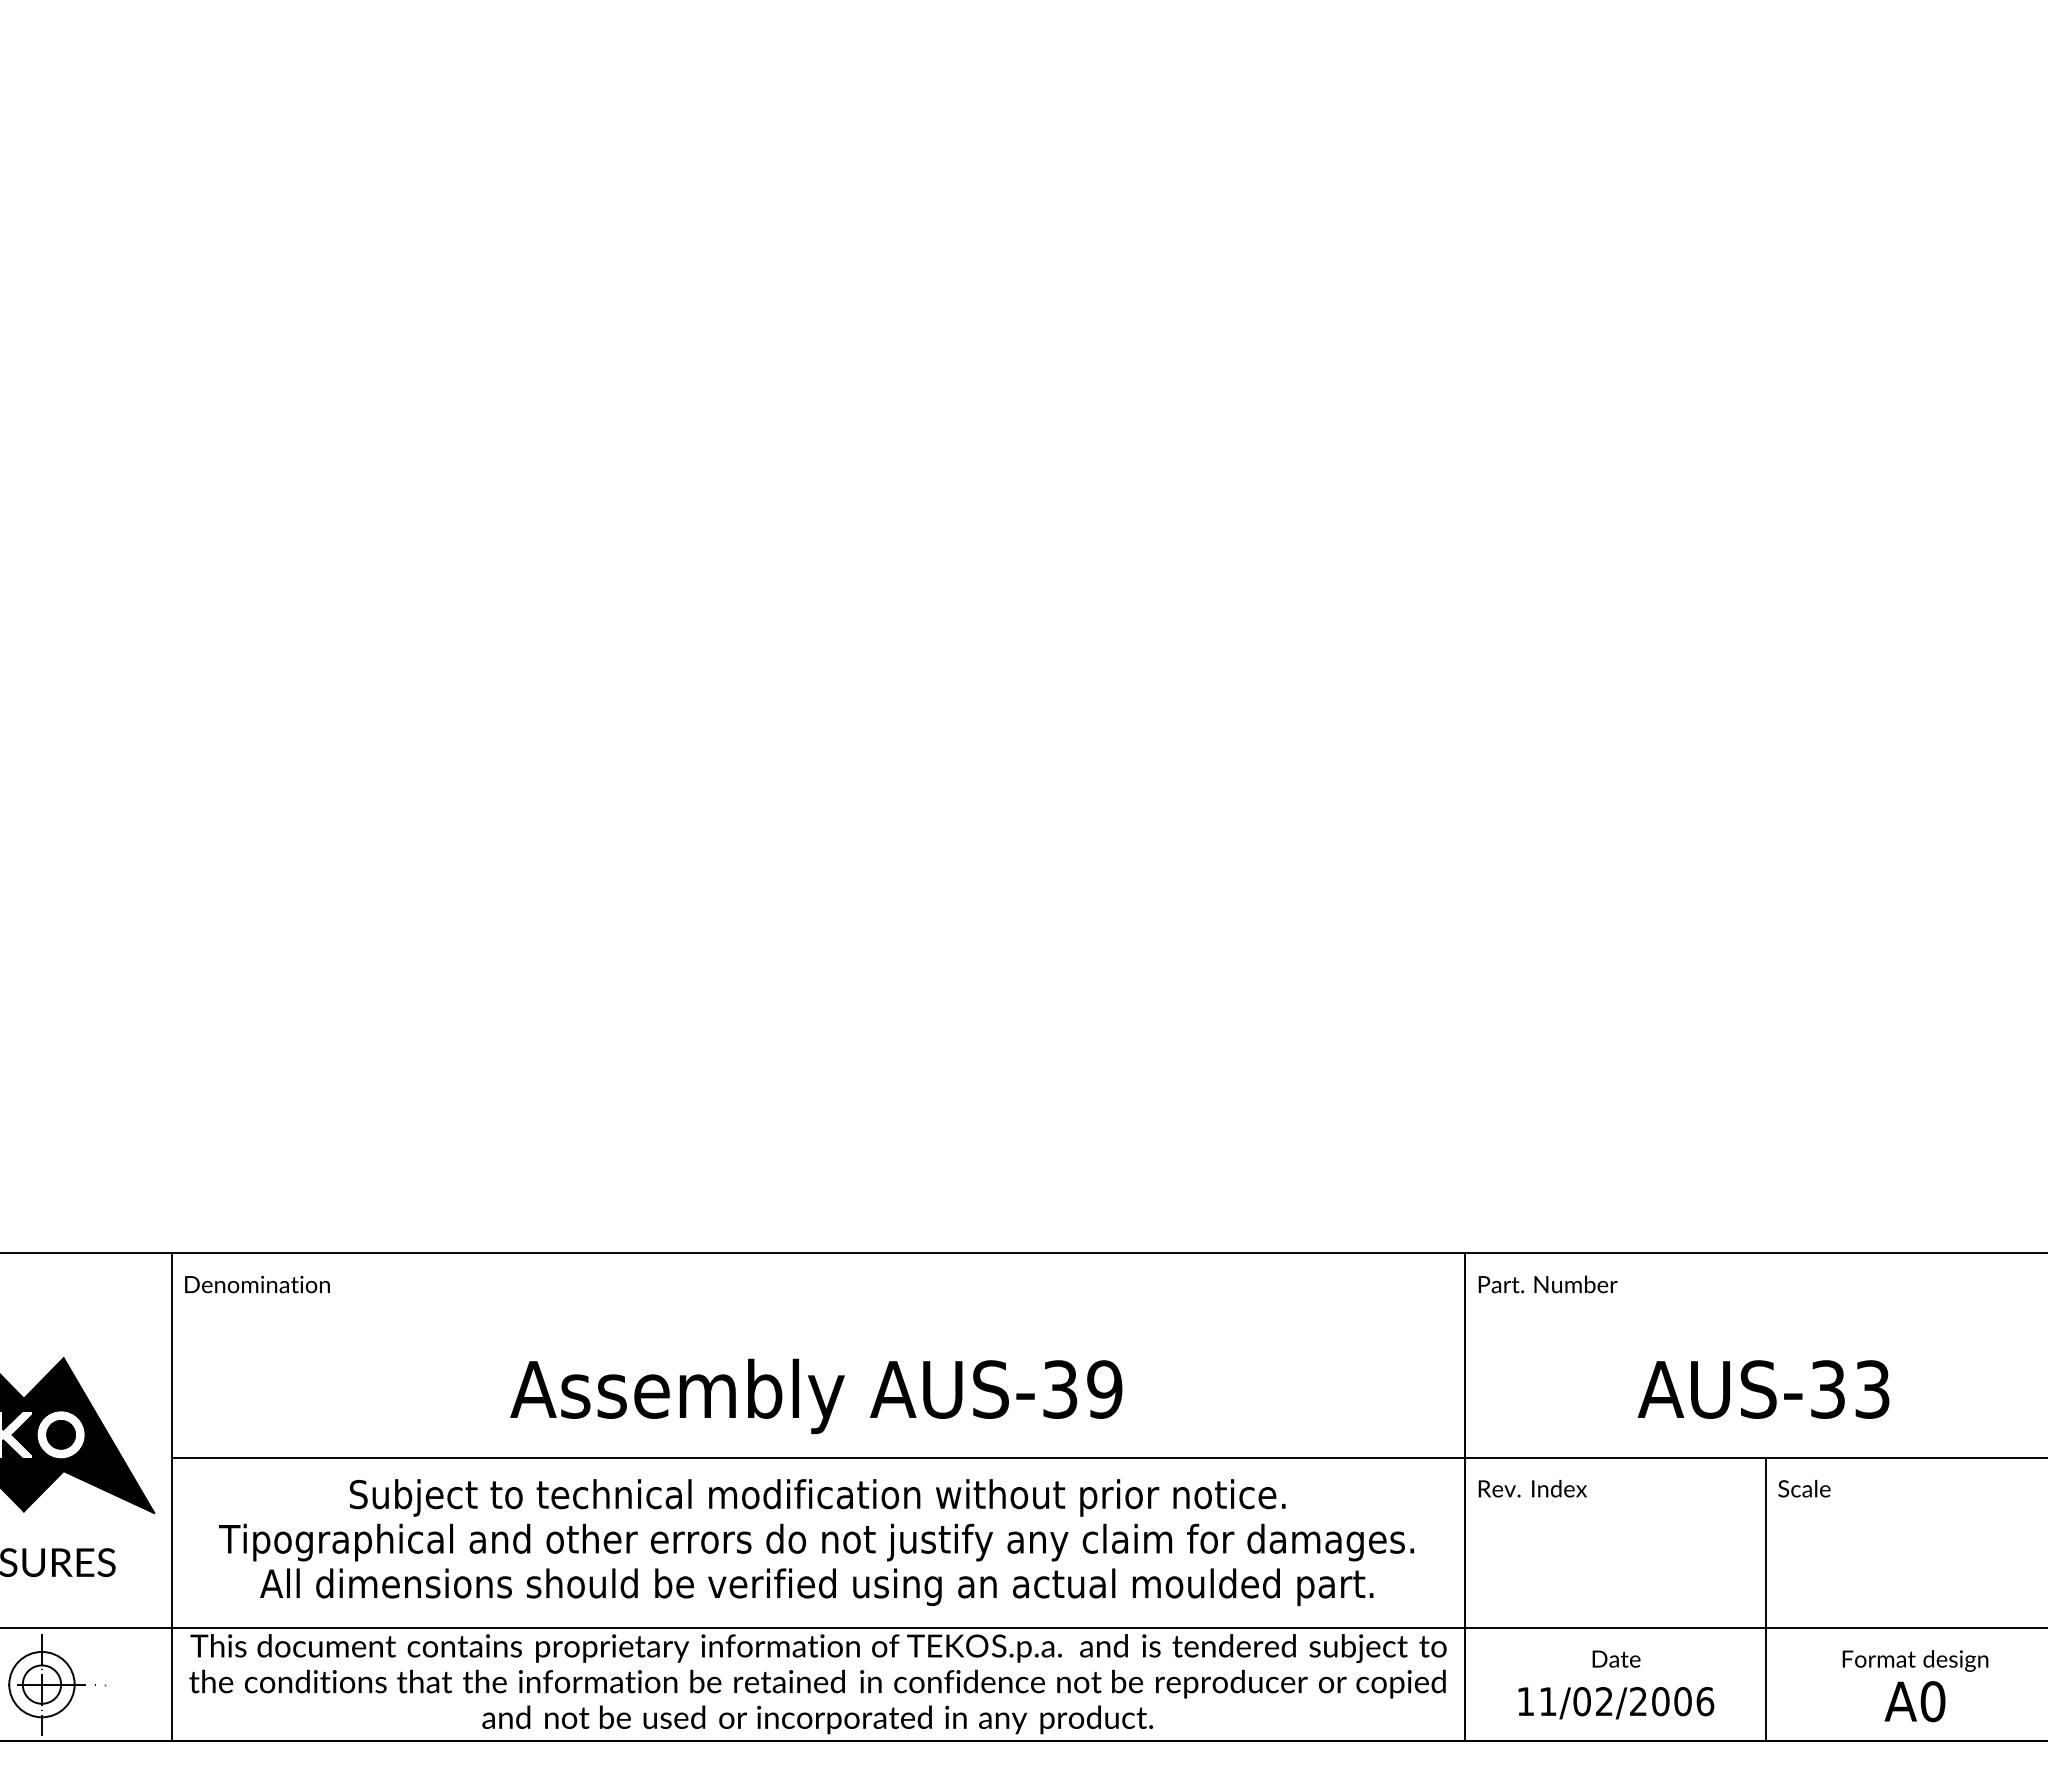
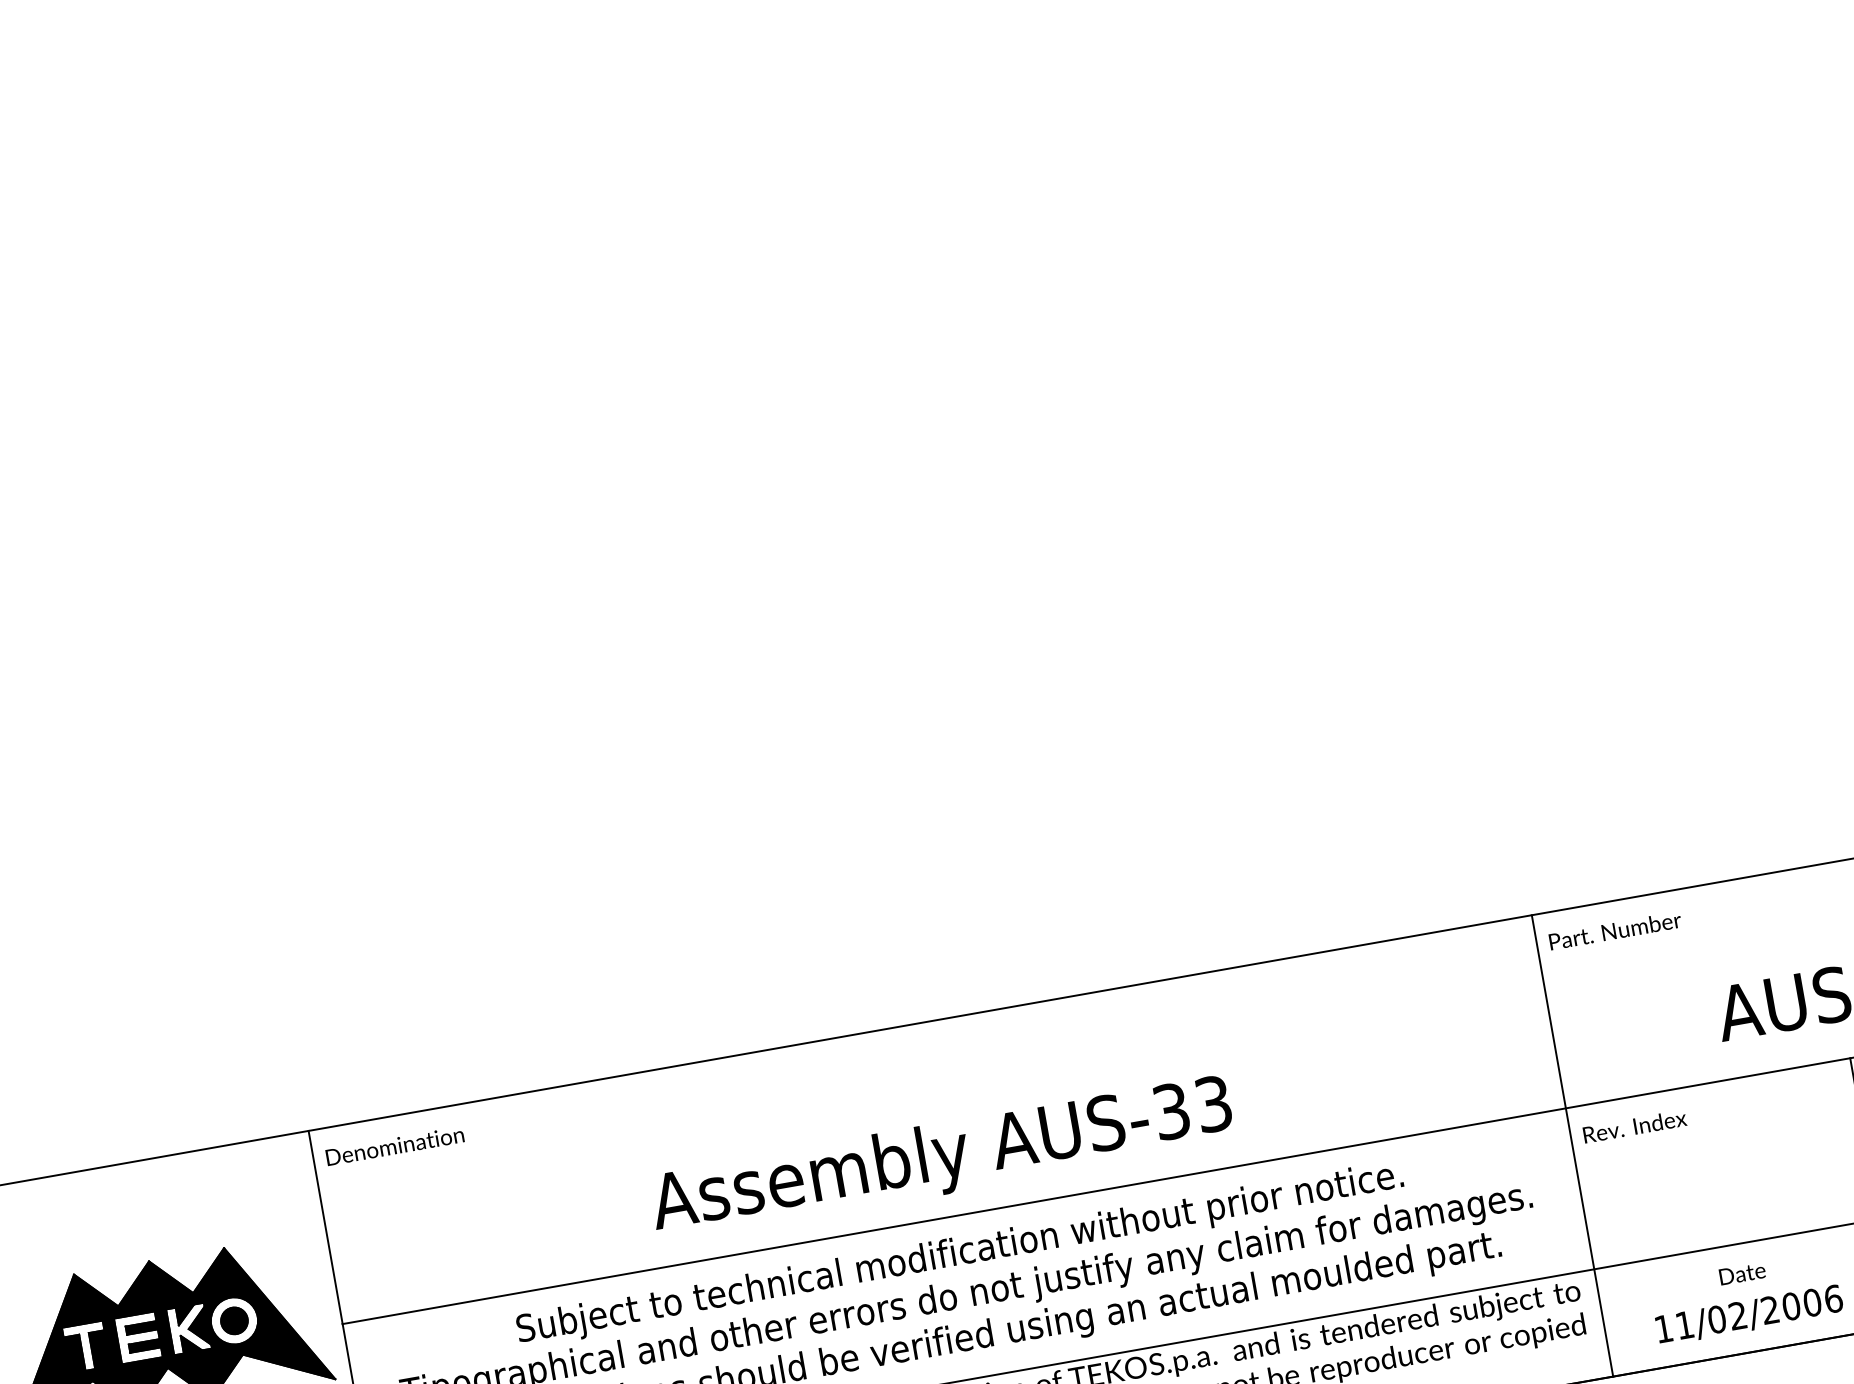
text: (1104, 1389) -> (1213, 1104), AUS-39 -> AUS-33

